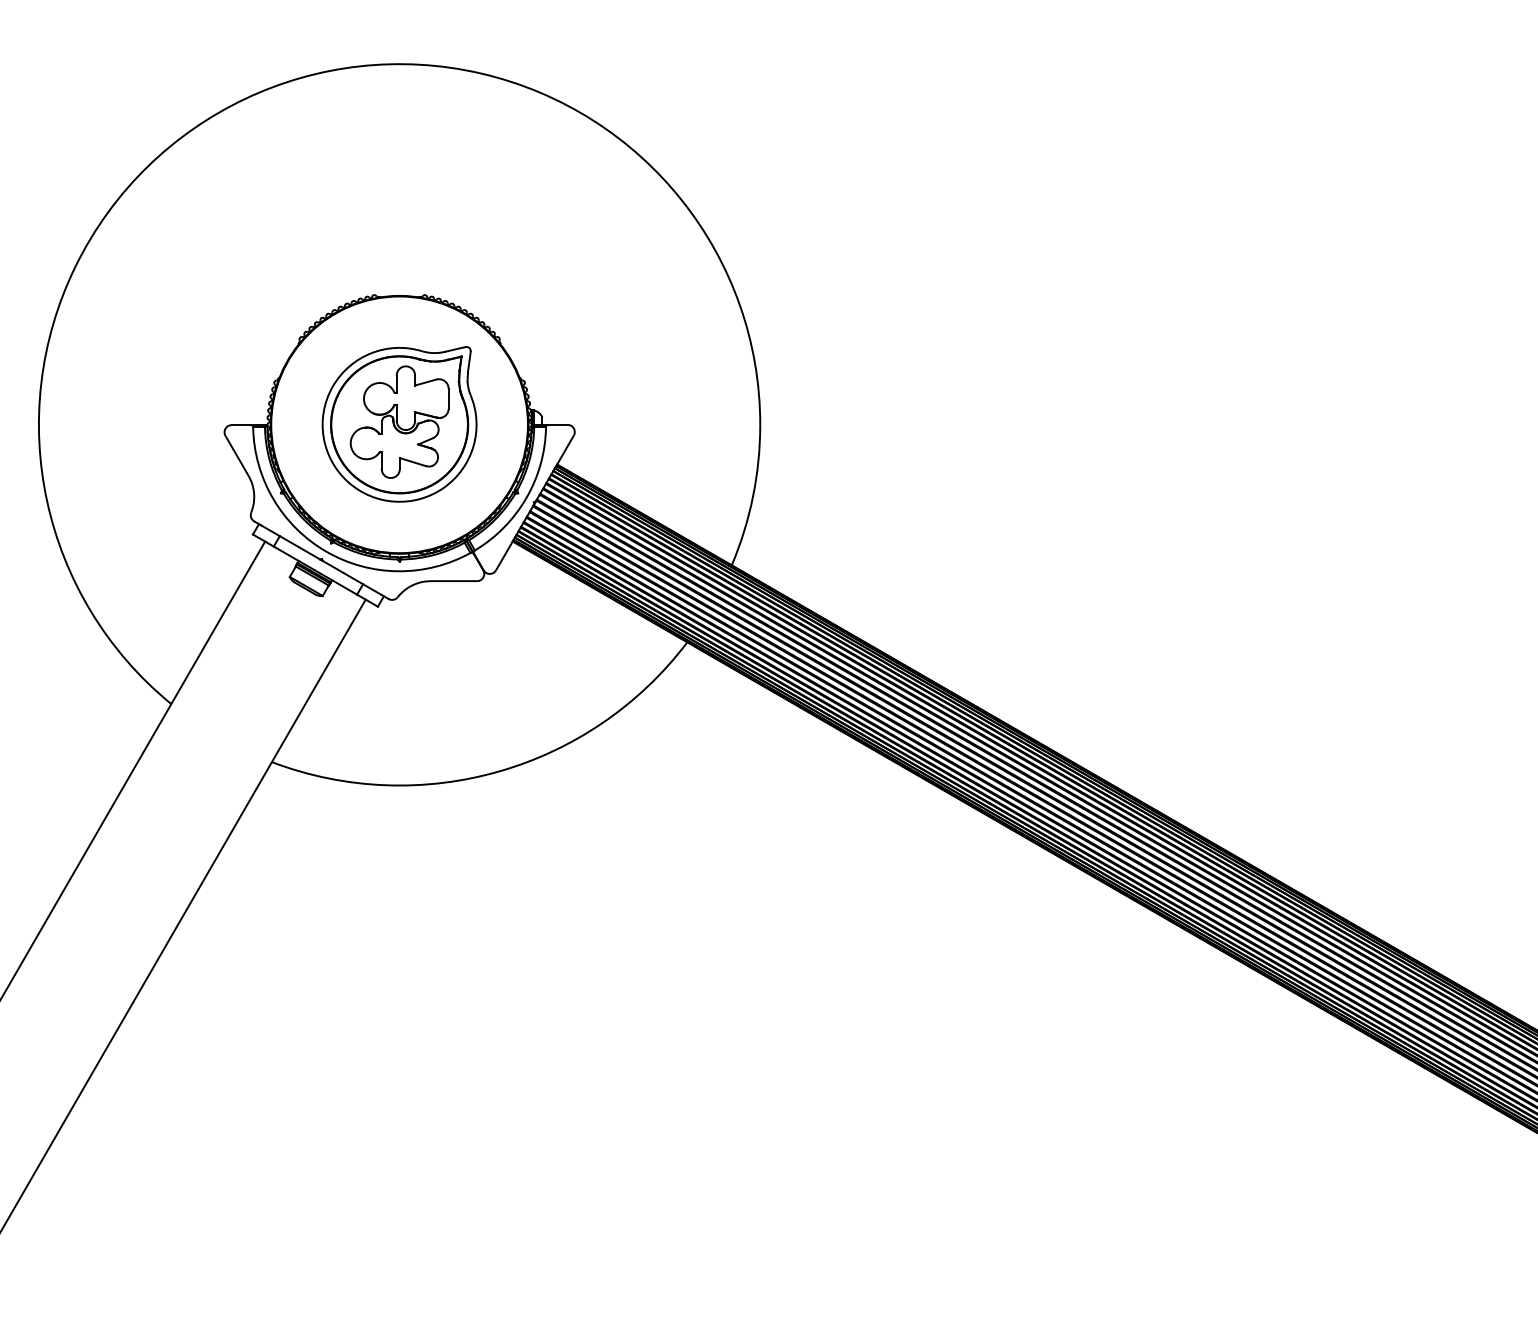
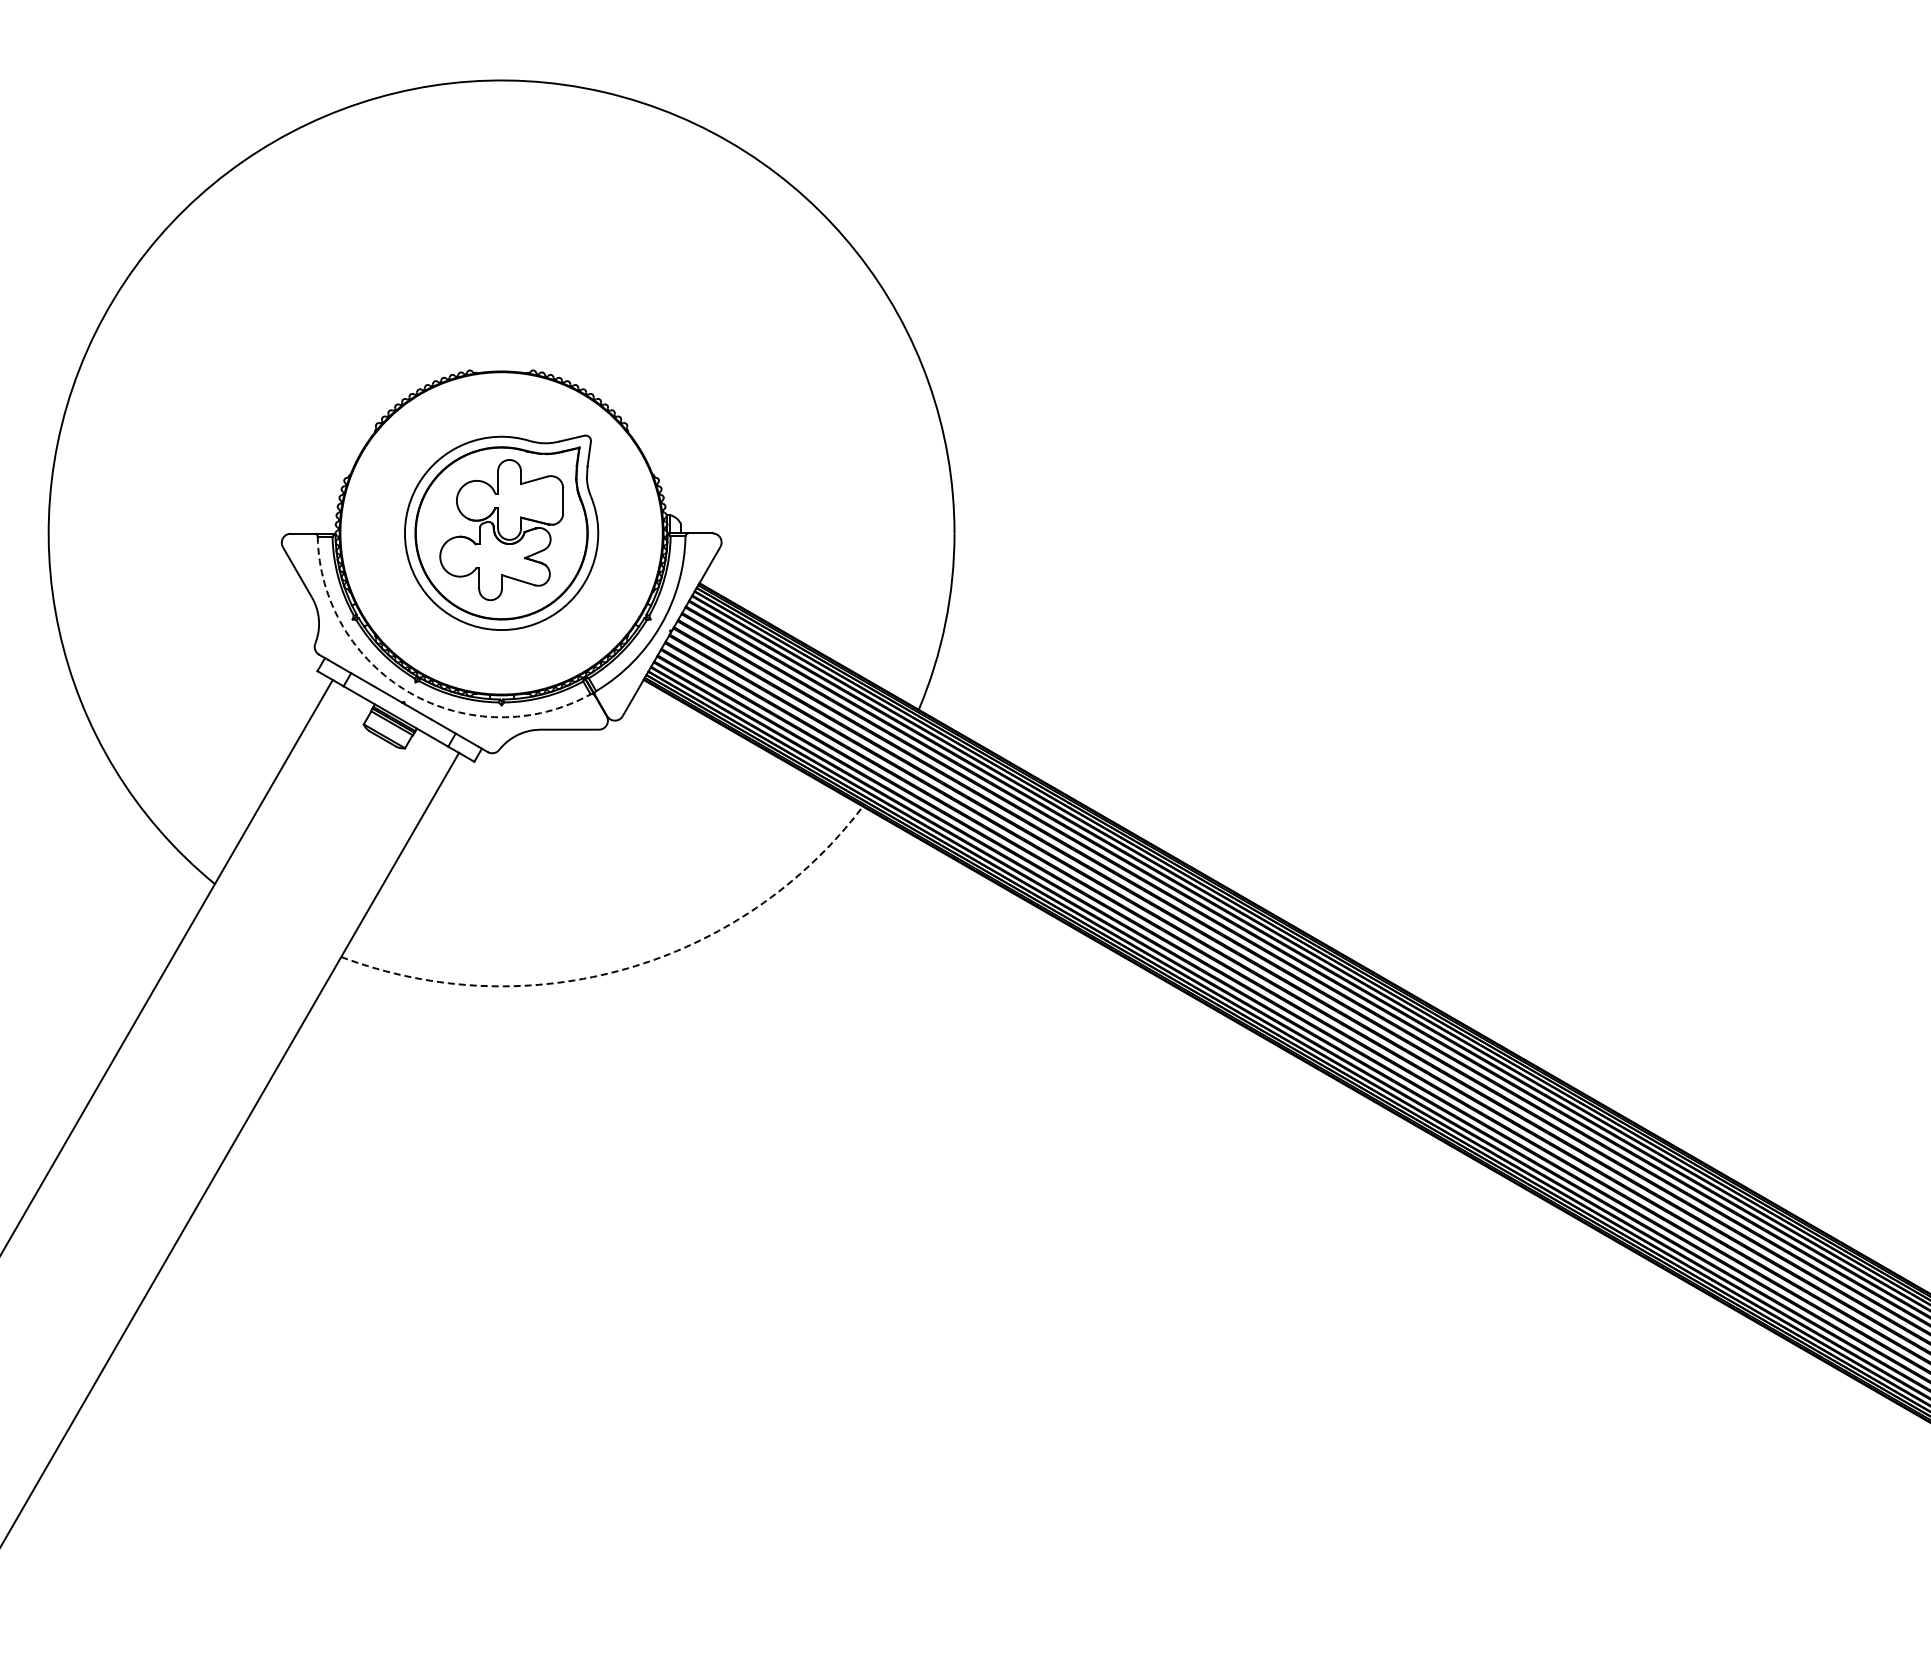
arc: (326, 551) -> (409, 692), solid -> dashed
arc: (499, 771) -> (627, 968), solid -> dashed

